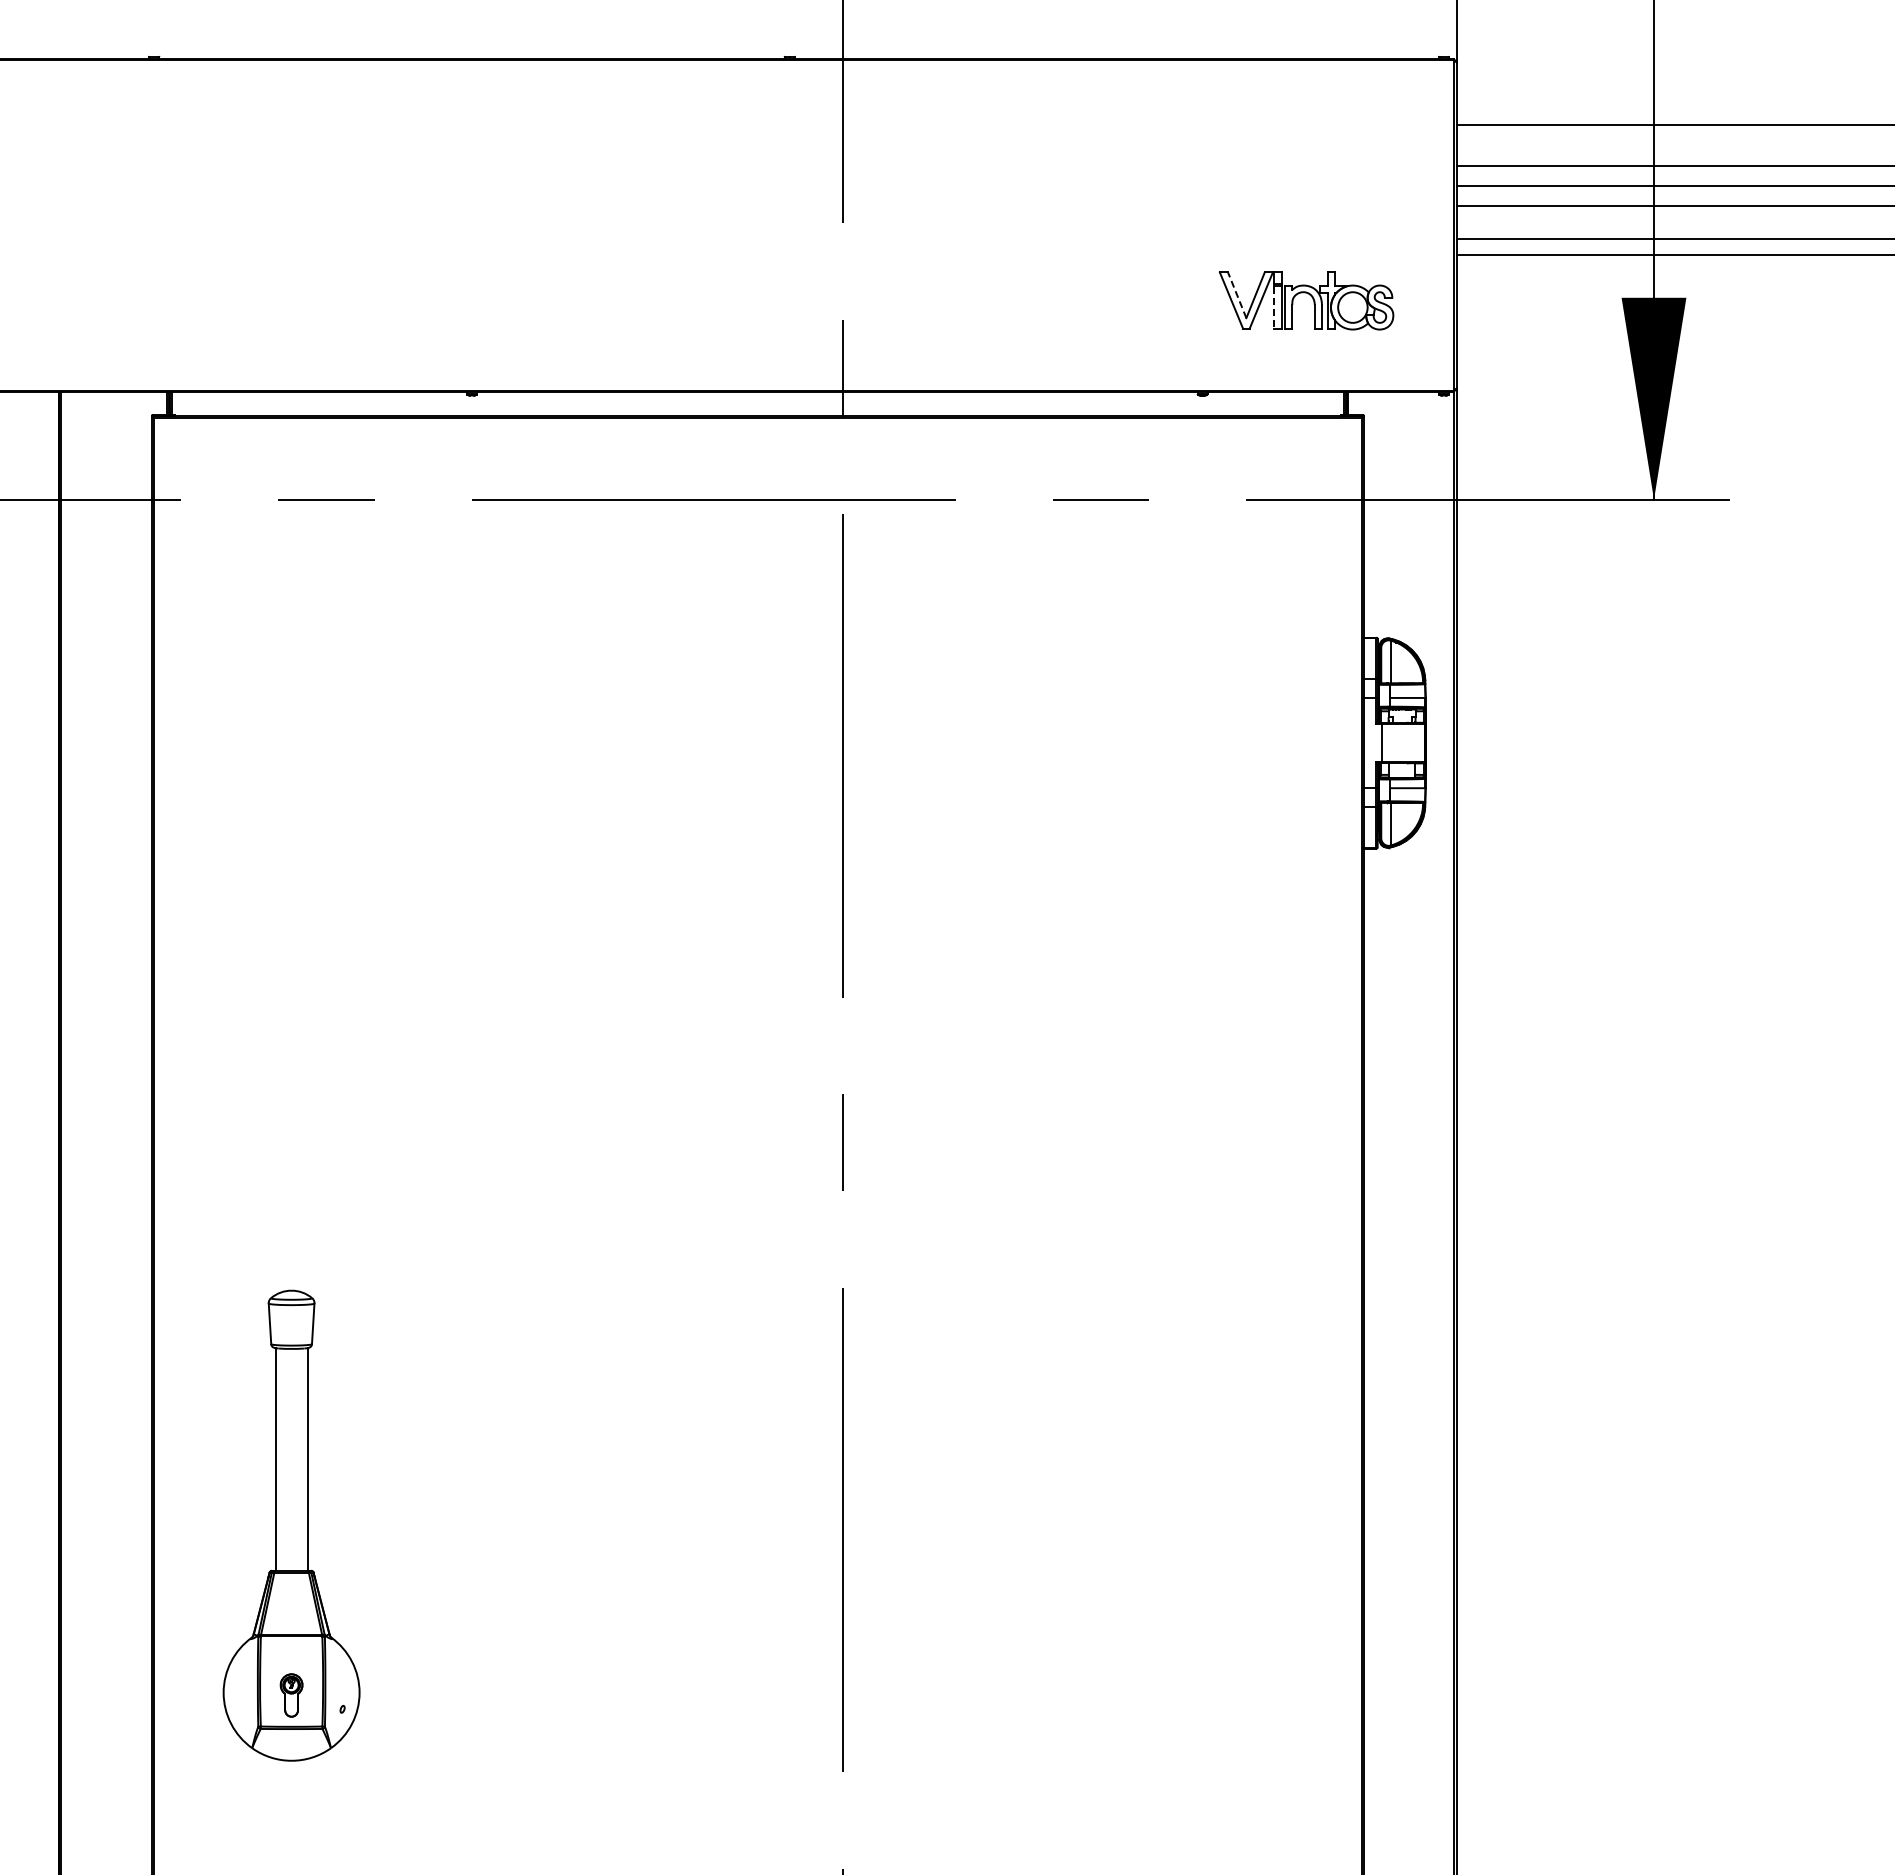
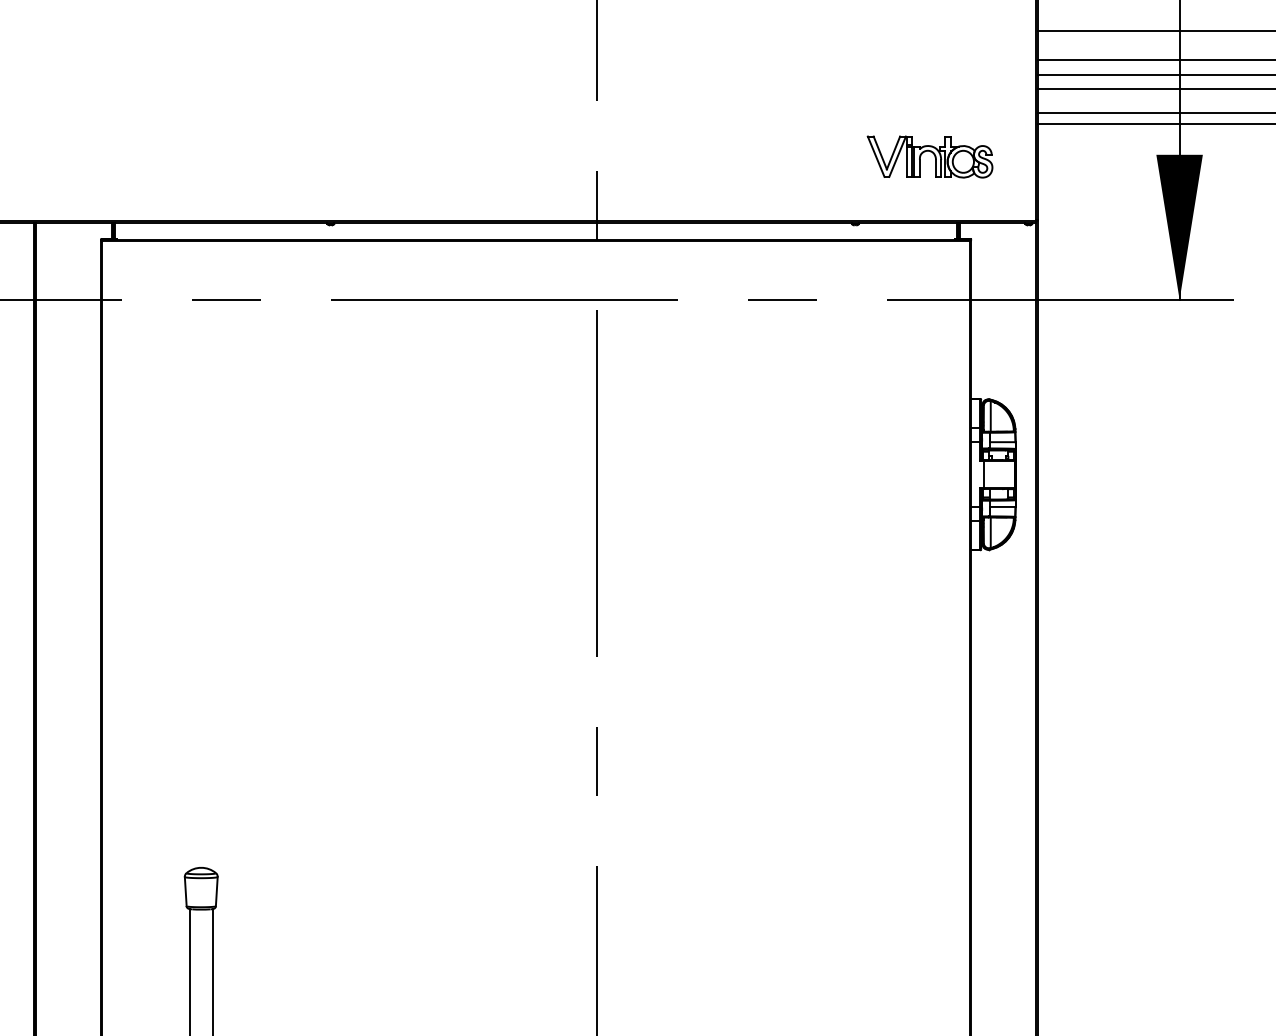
line: (1237, 295) -> (880, 153), dashed -> solid
line: (1274, 308) -> (907, 162), dashed -> solid

